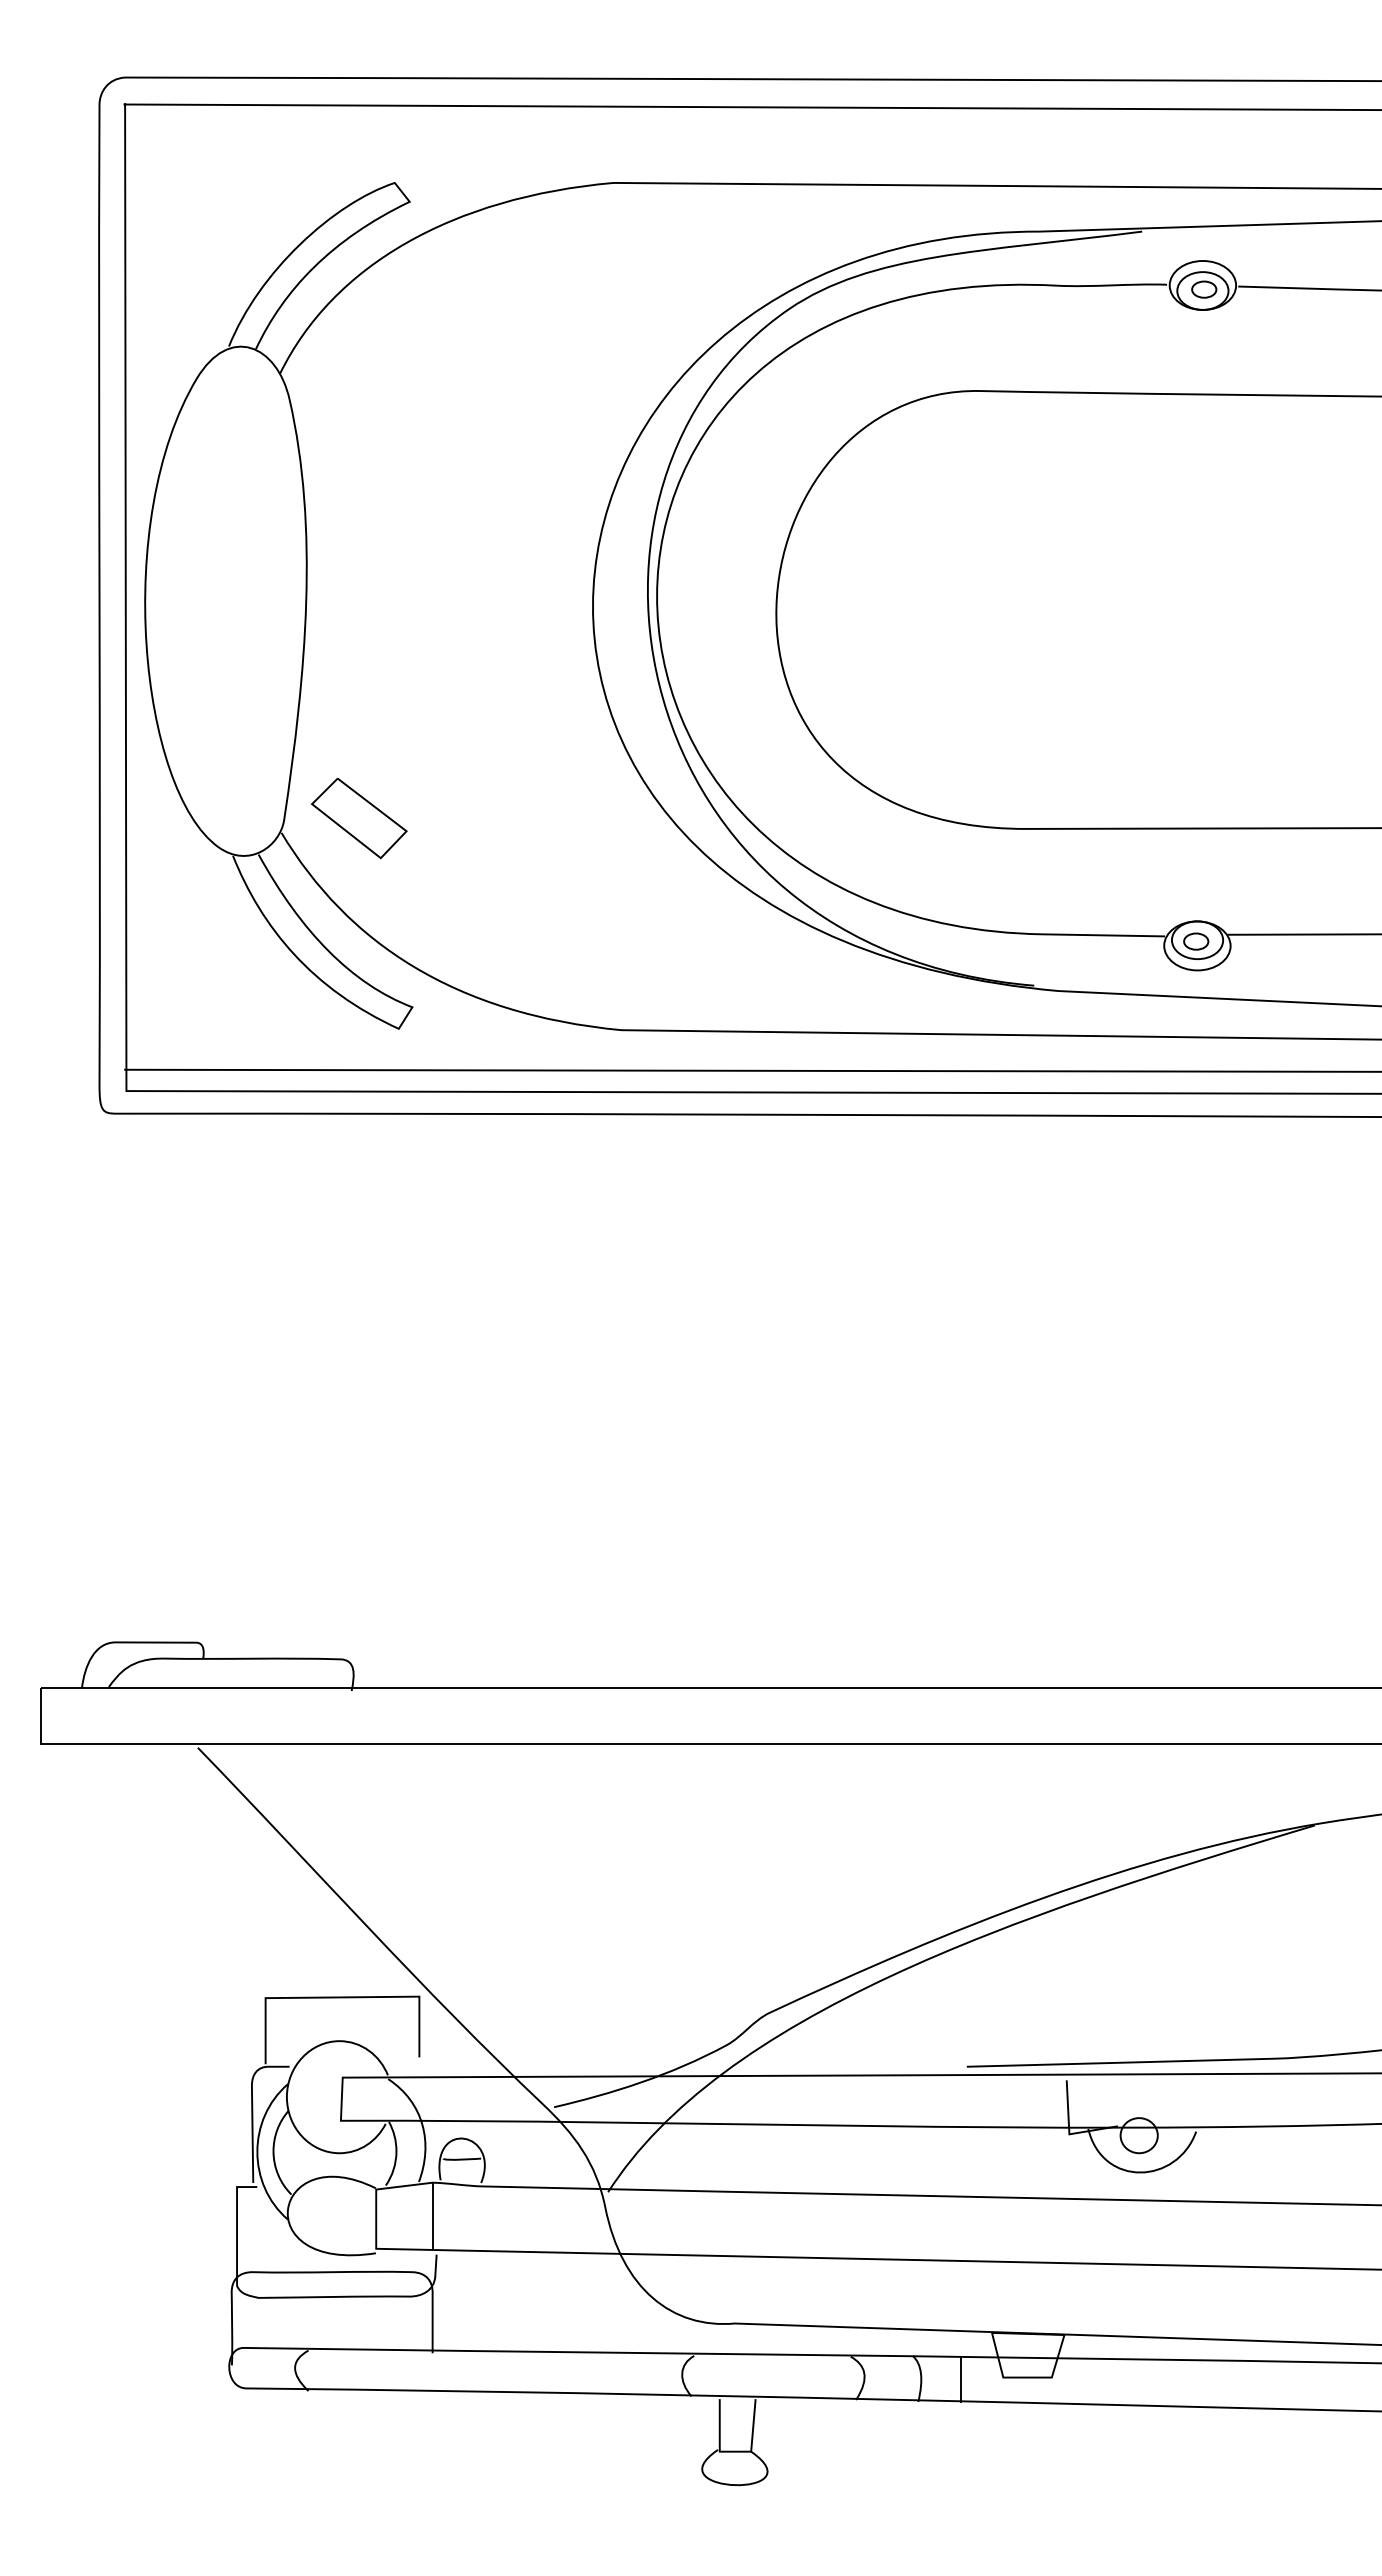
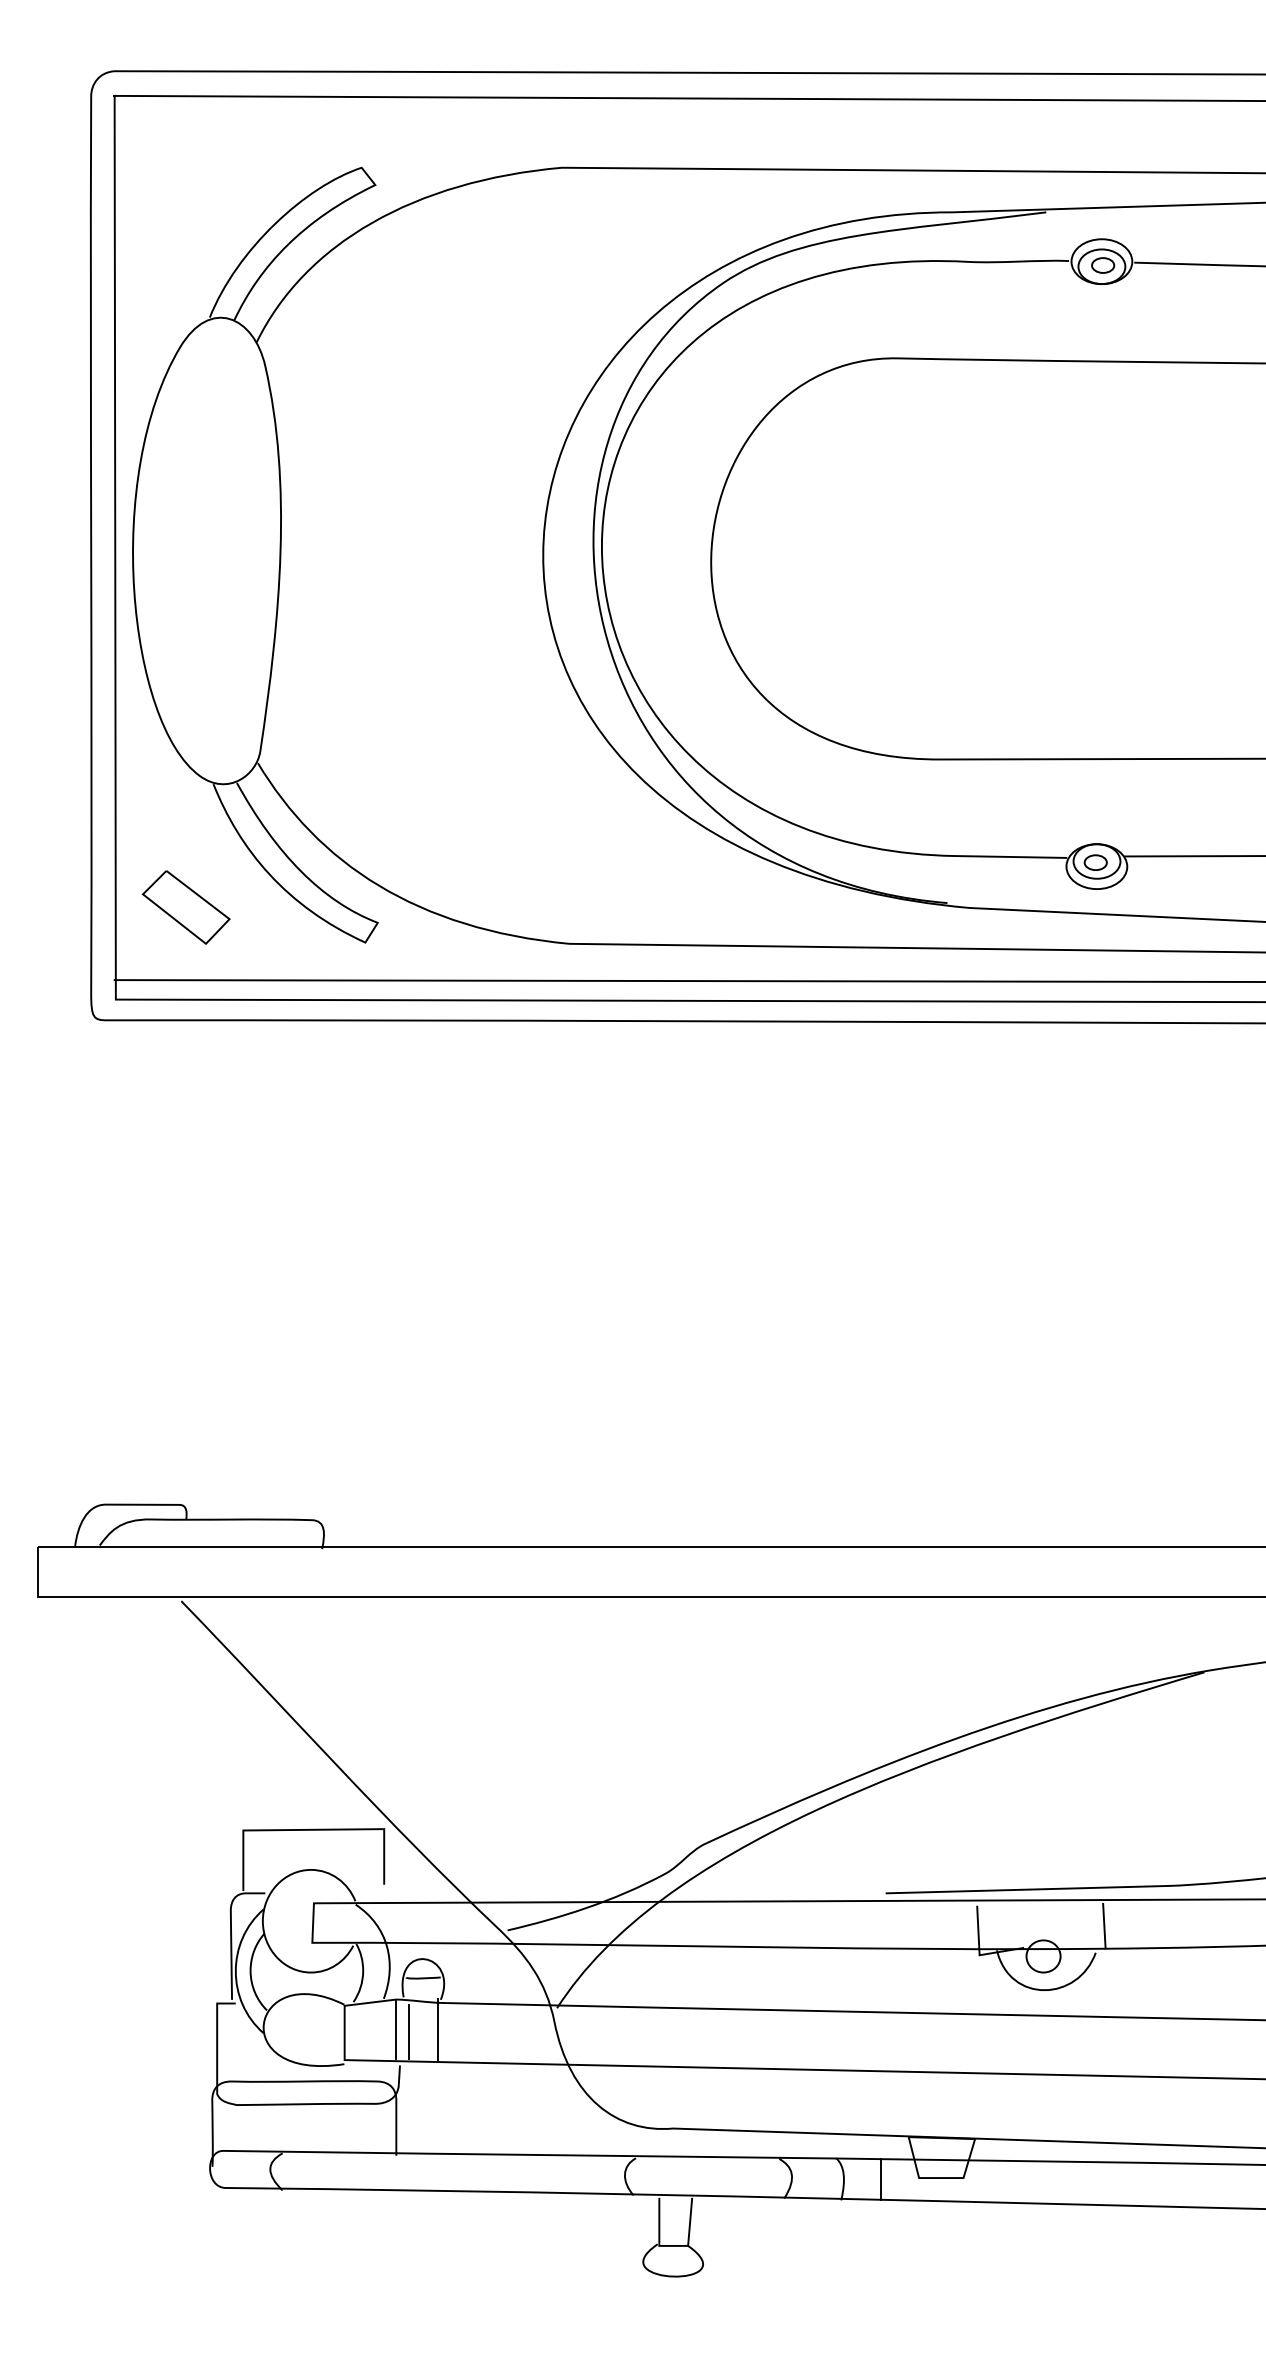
part: (359, 818) -> (186, 907), moved
line: (1205, 2102) -> (1104, 1926), added
line: (478, 2215) -> (438, 2029), added
line: (446, 2217) -> (409, 2031), added

